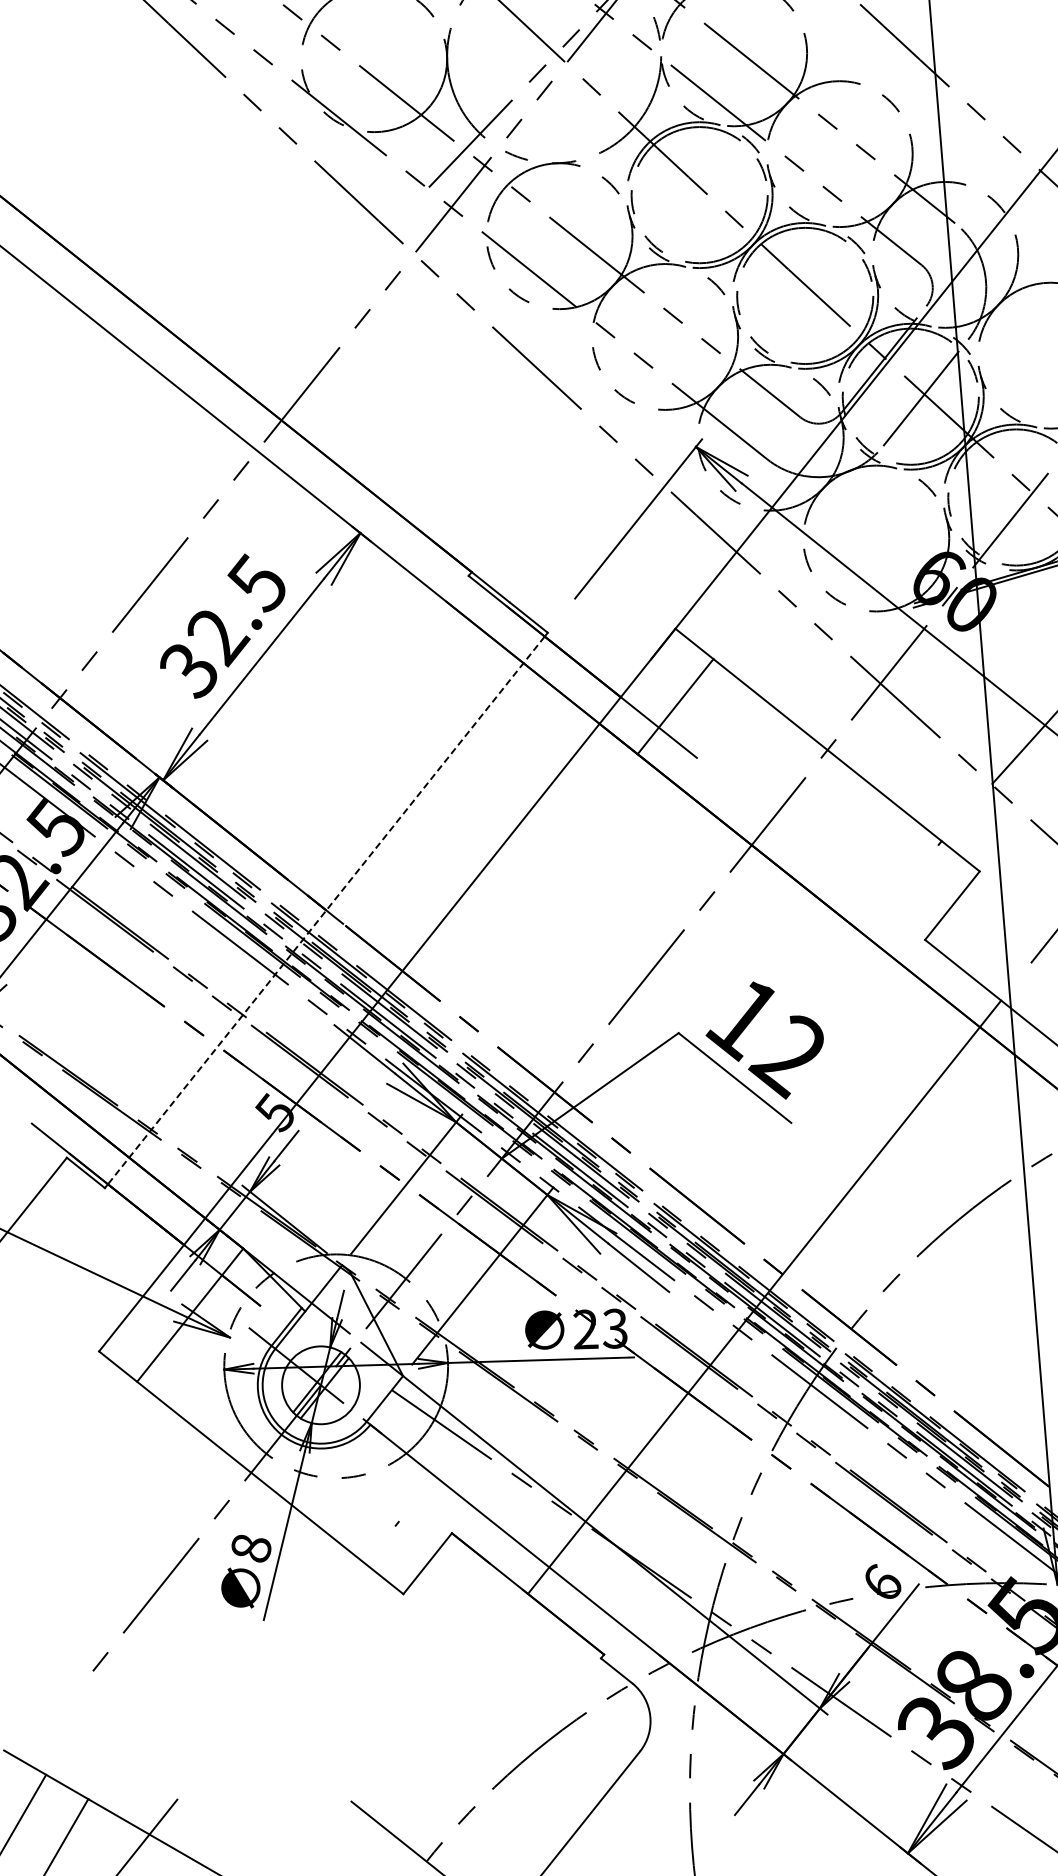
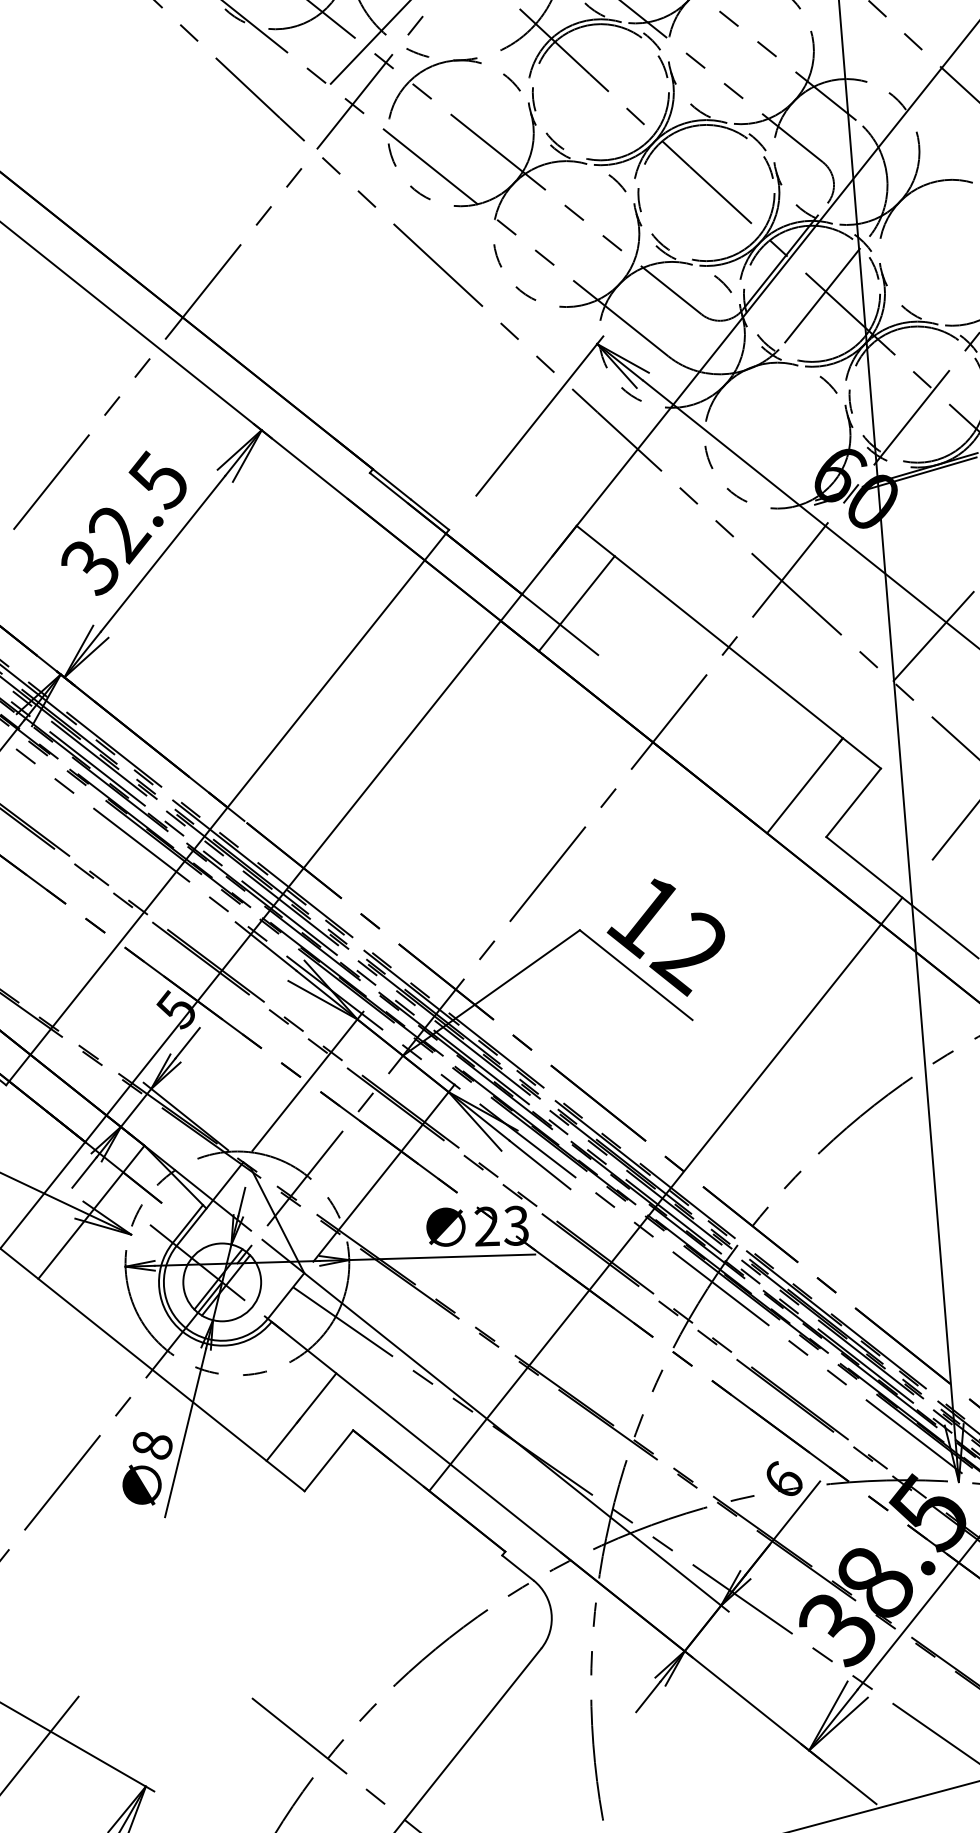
line: (903, 888) -> (804, 785), added
line: (326, 910) -> (227, 807), dashed -> solid
line: (400, 1519) -> (301, 1416), added

